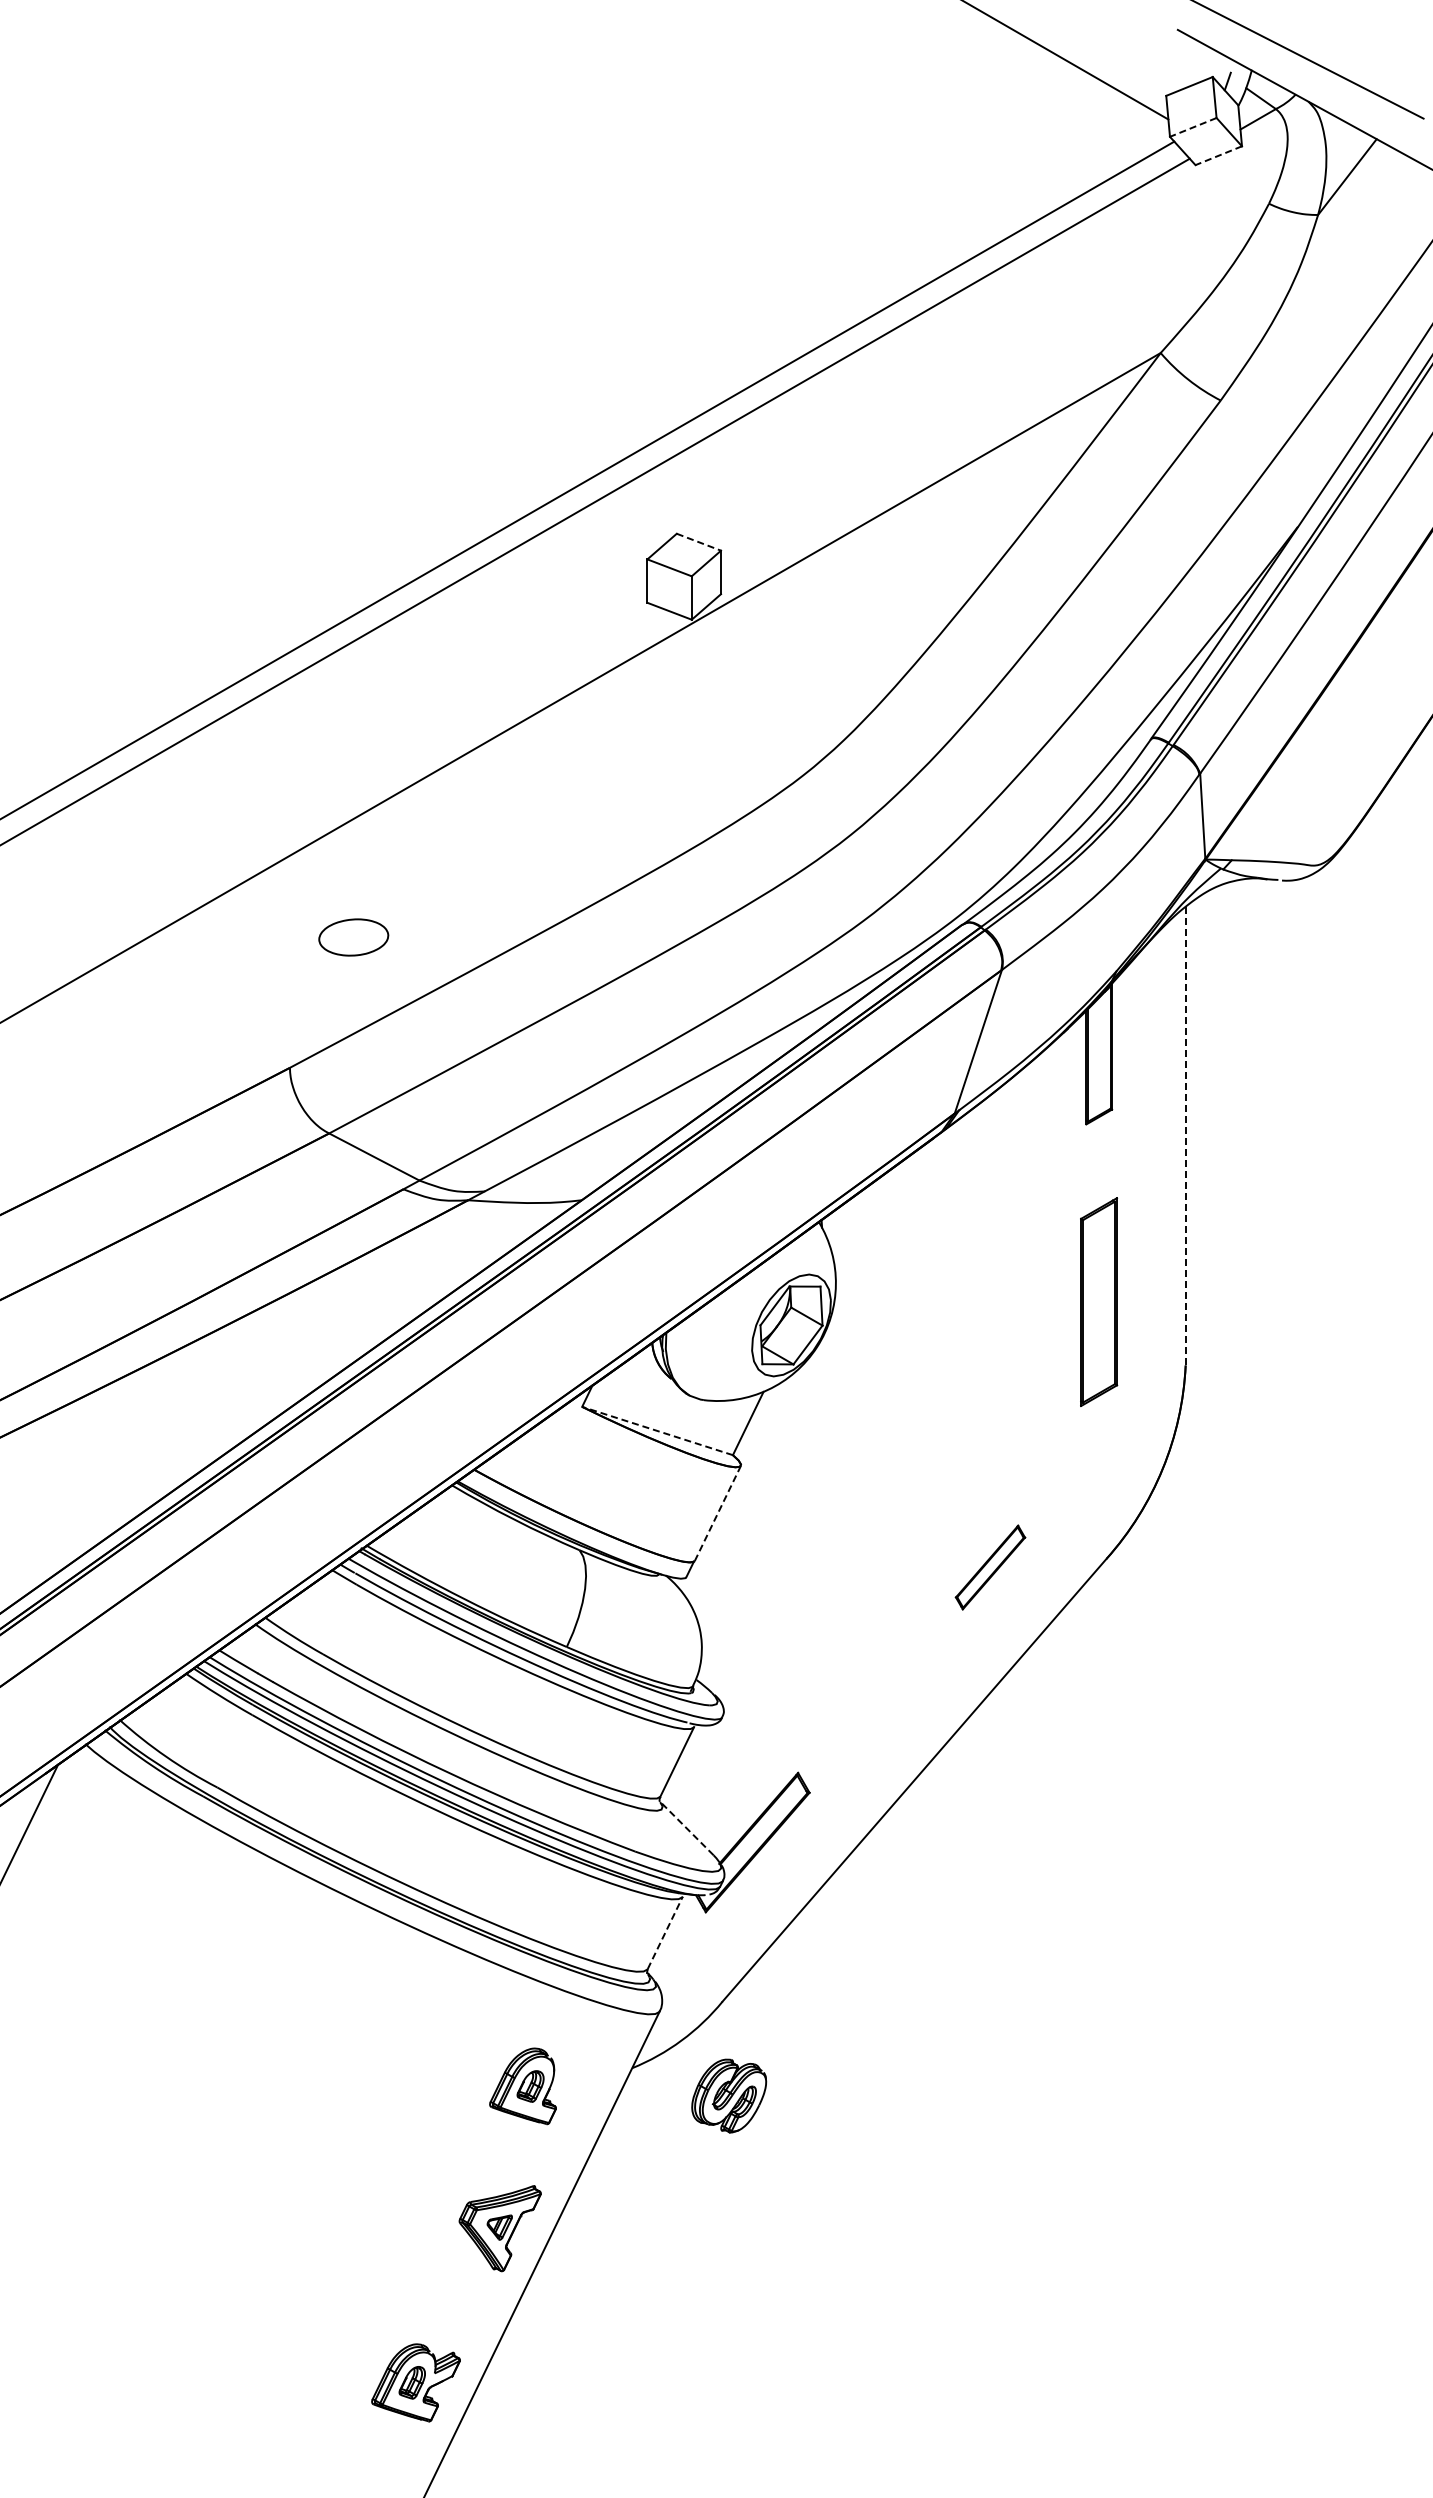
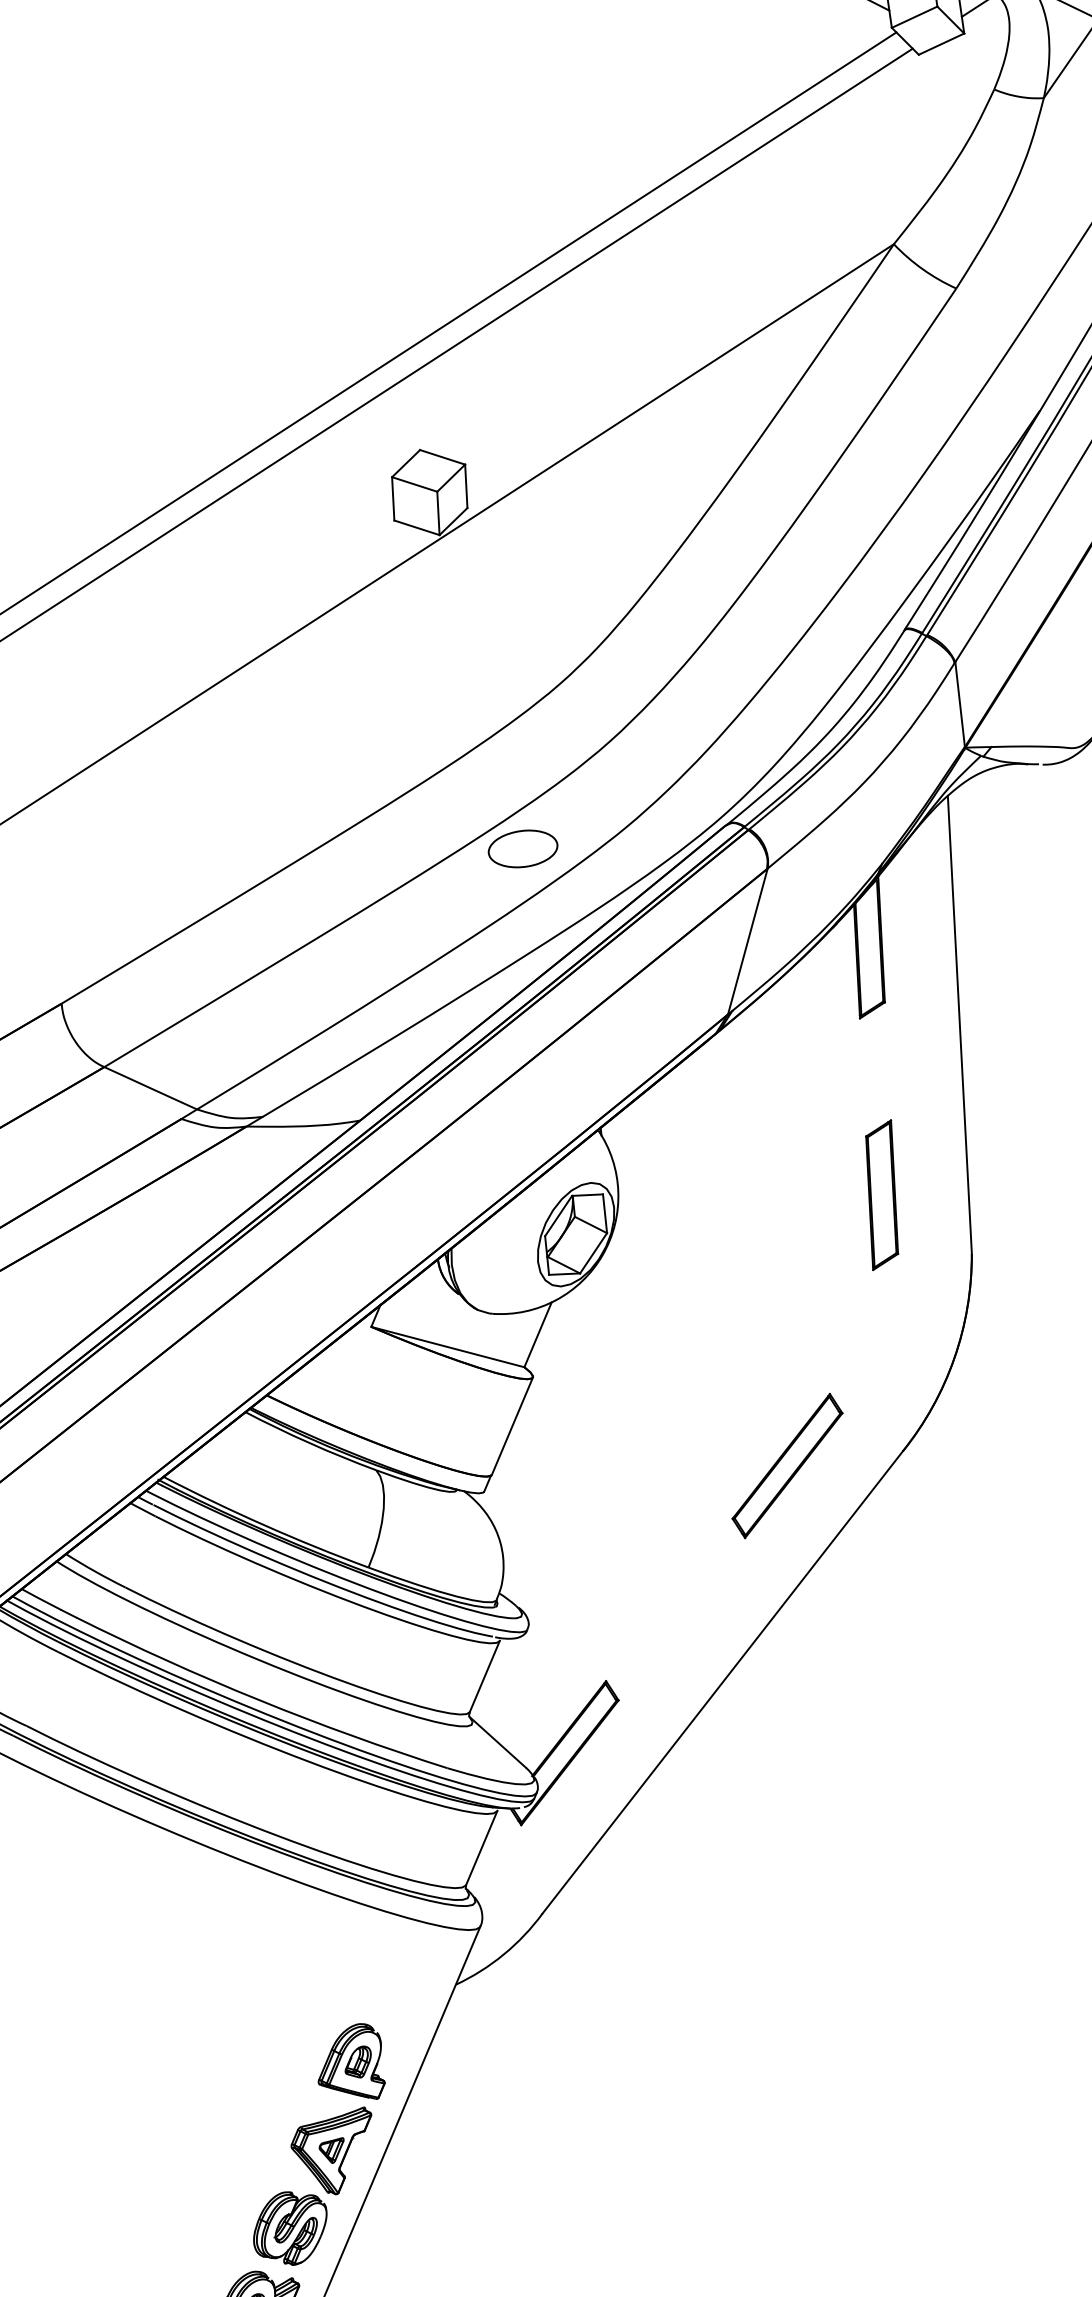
line: (1192, 127) -> (913, 17), dashed -> solid
line: (1218, 155) -> (941, 43), dashed -> solid
line: (698, 542) -> (442, 457), dashed -> solid
part: (353, 937) -> (522, 848), moved
line: (1185, 1136) -> (959, 1025), dashed -> solid
part: (1099, 1301) -> (882, 1194), size x0.71
line: (657, 1430) -> (447, 1346), dashed -> solid
line: (717, 1513) -> (512, 1426), dashed -> solid
part: (990, 1567) -> (787, 1465), size x1.67
line: (686, 1827) -> (497, 1741), dashed -> solid
line: (665, 1932) -> (482, 1847), dashed -> solid
part: (522, 2086) -> (350, 2062), moved
part: (729, 2095) -> (290, 2227), moved

